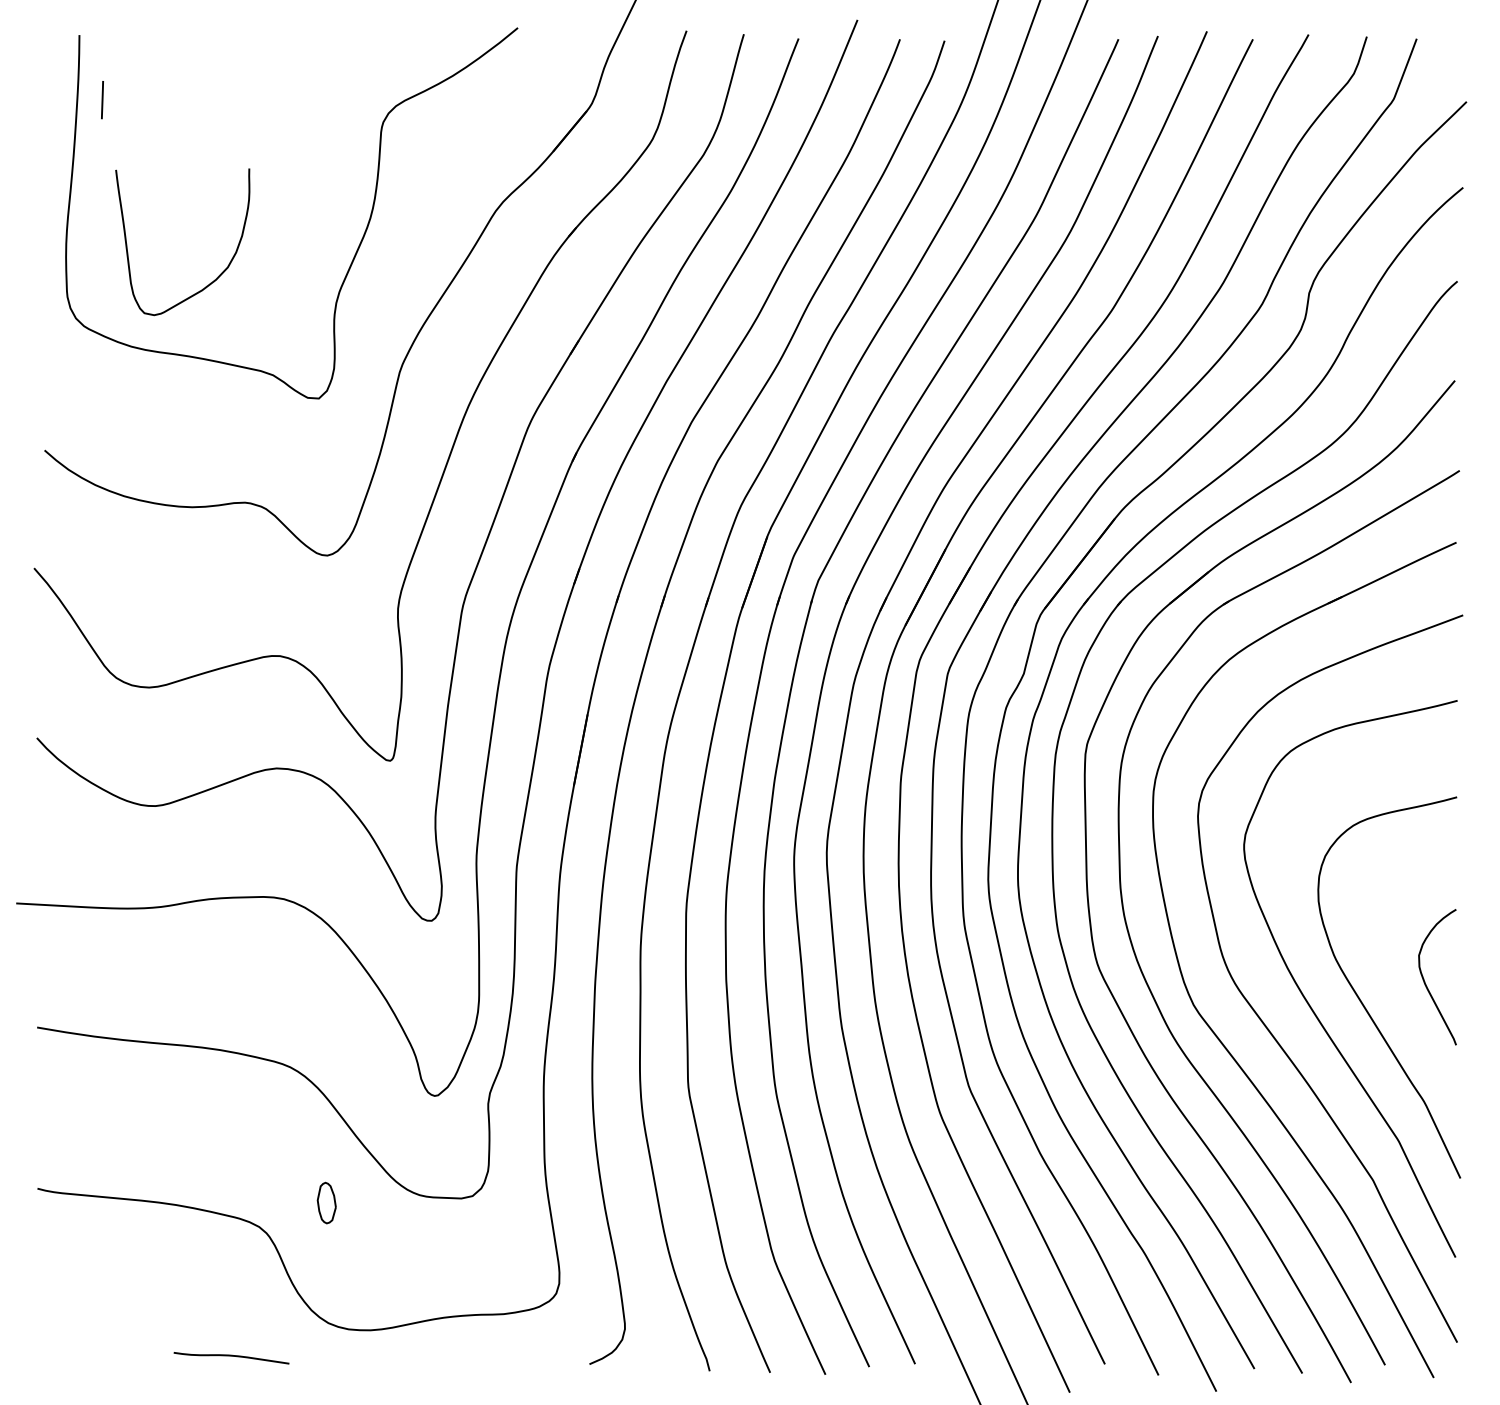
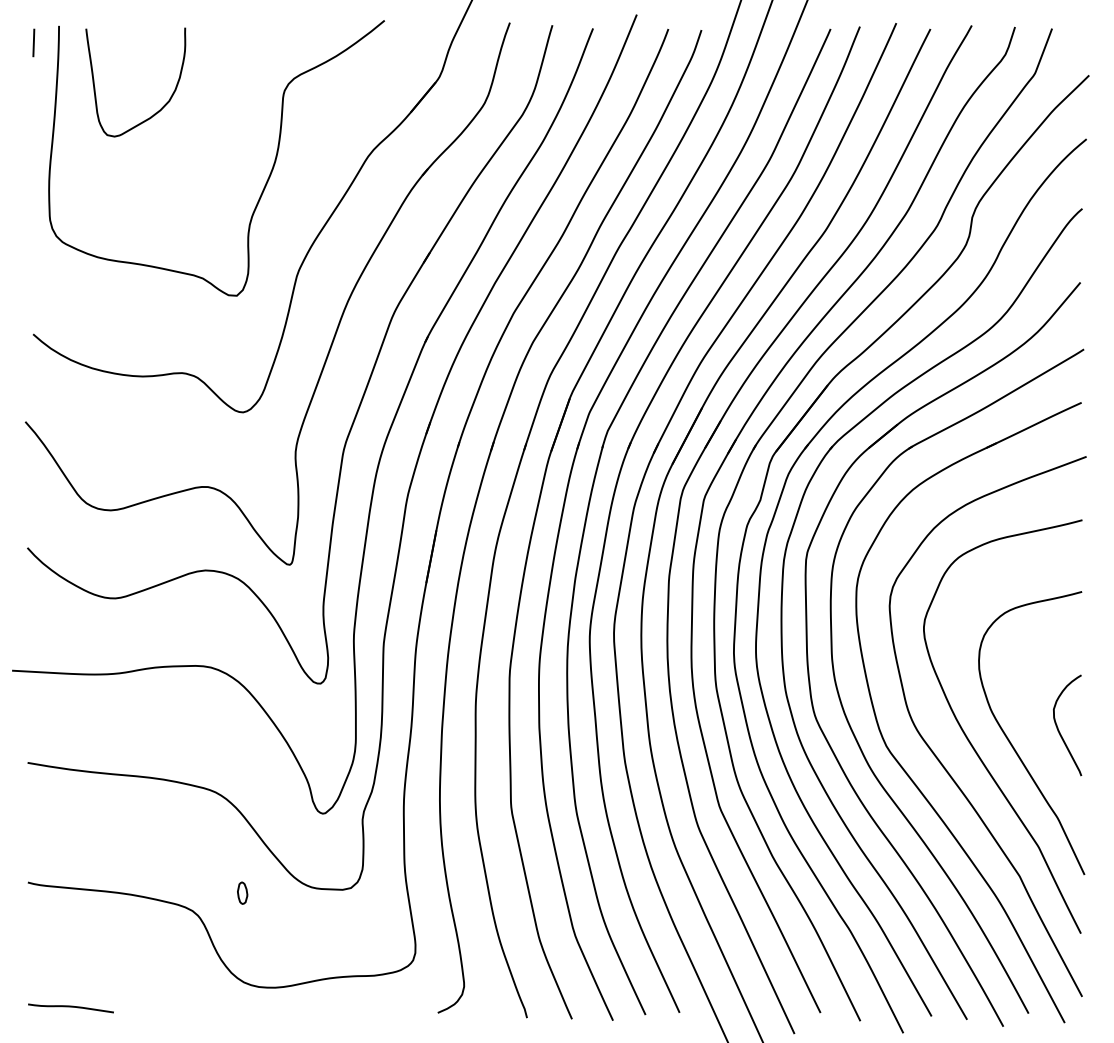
line: (102, 100) -> (33, 43), moved
curve: (217, 276) -> (161, 107), moved
part: (326, 1202) -> (242, 892), size x0.71
curve: (231, 1356) -> (70, 1007), moved

